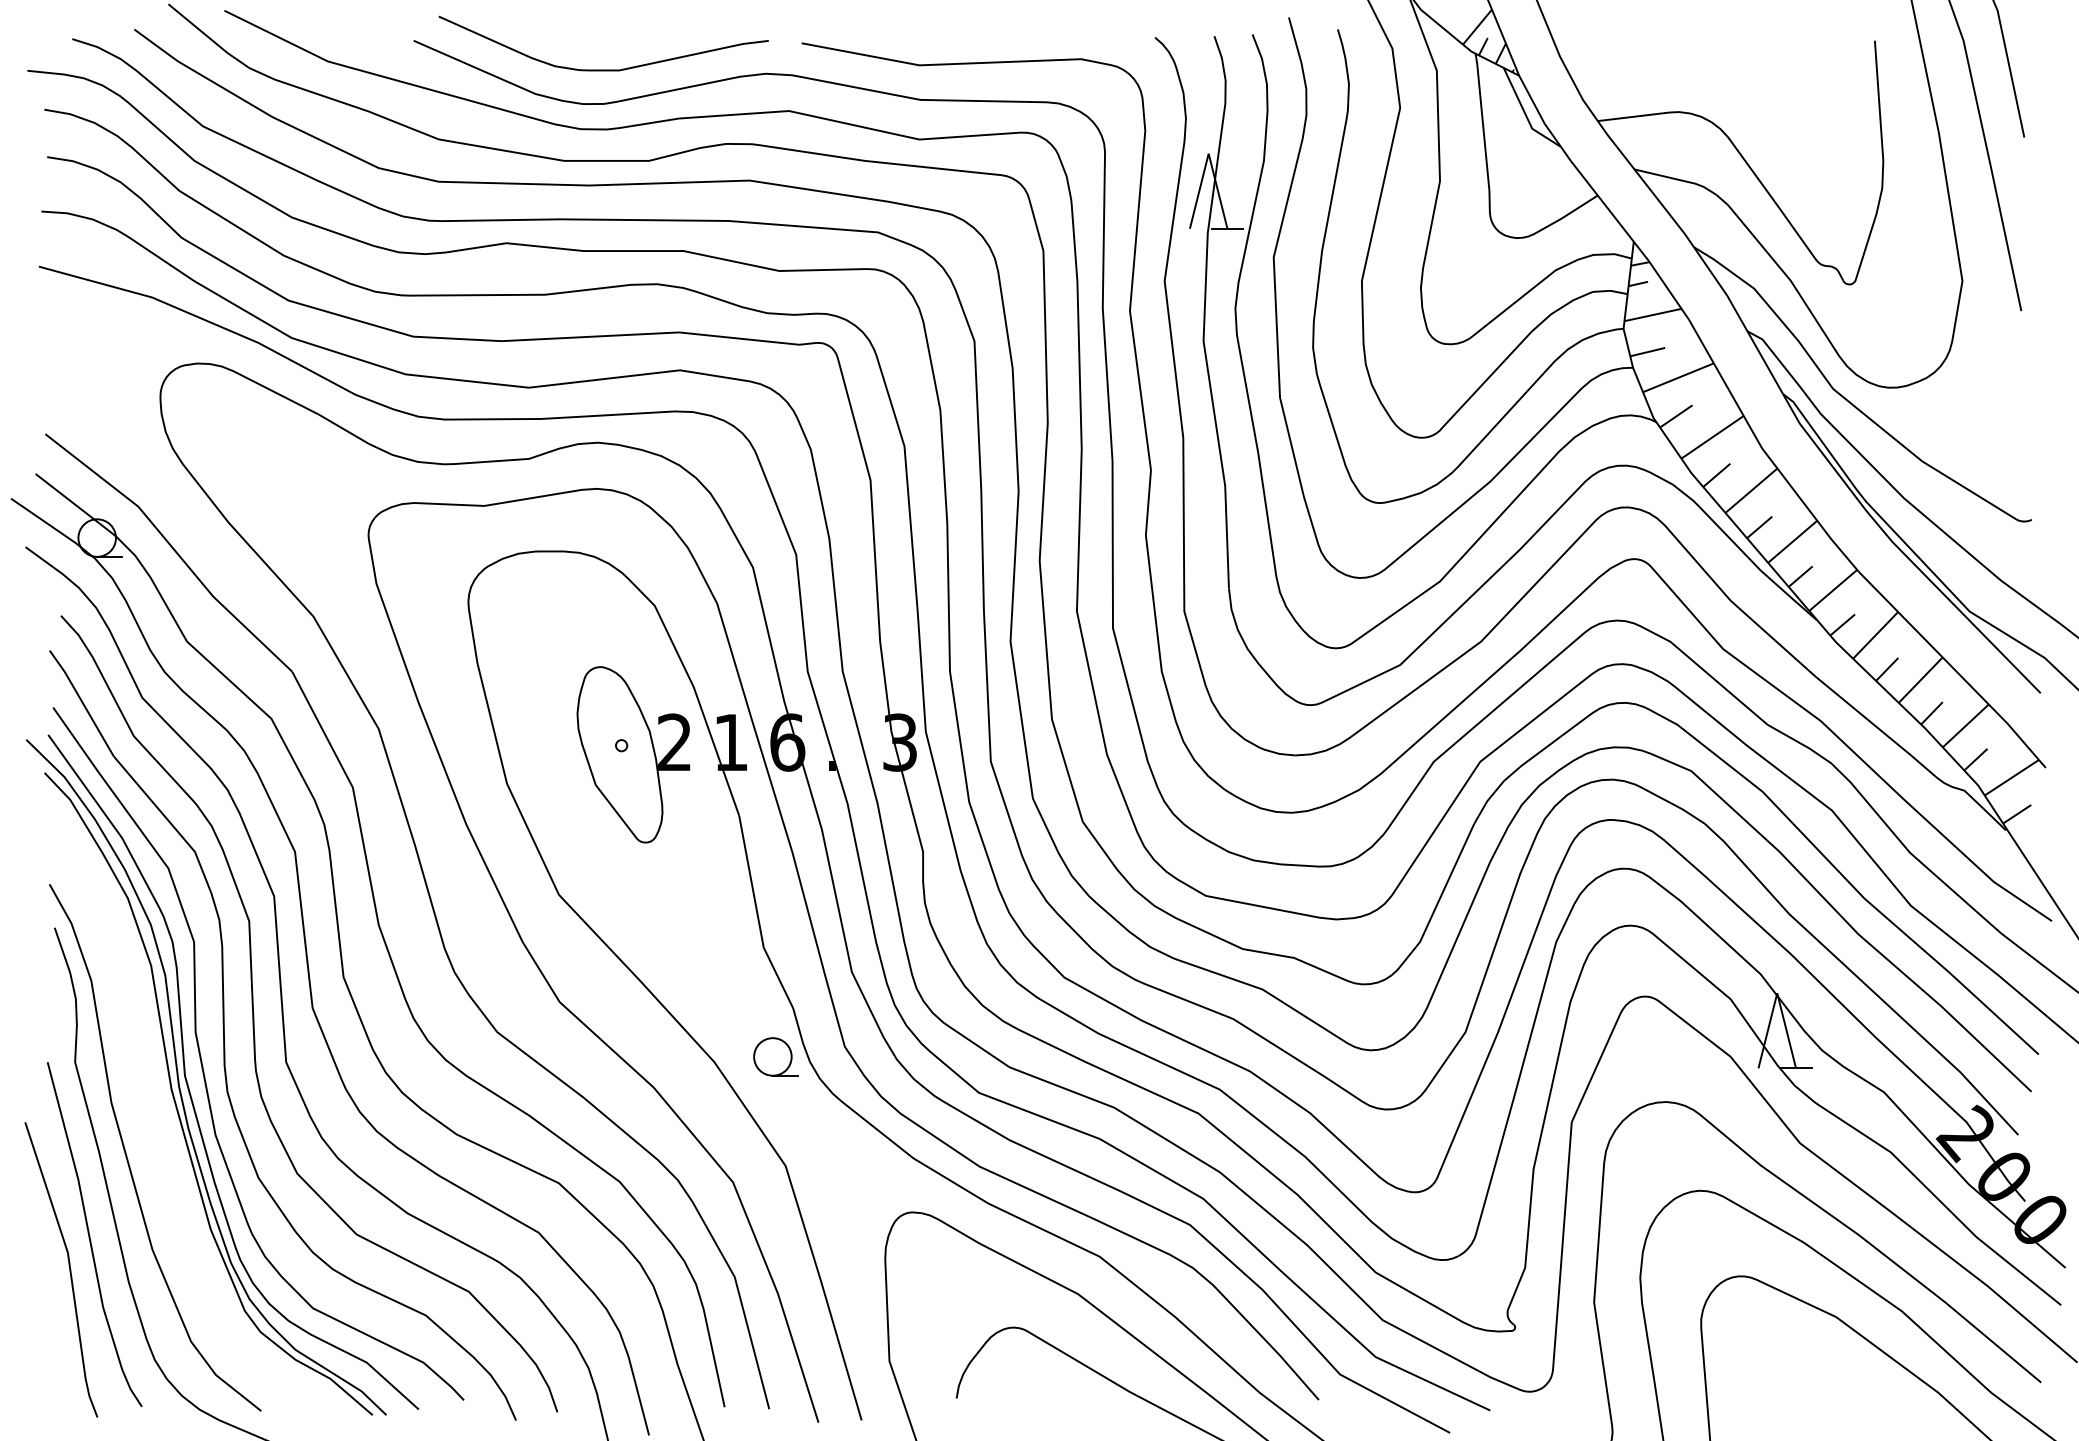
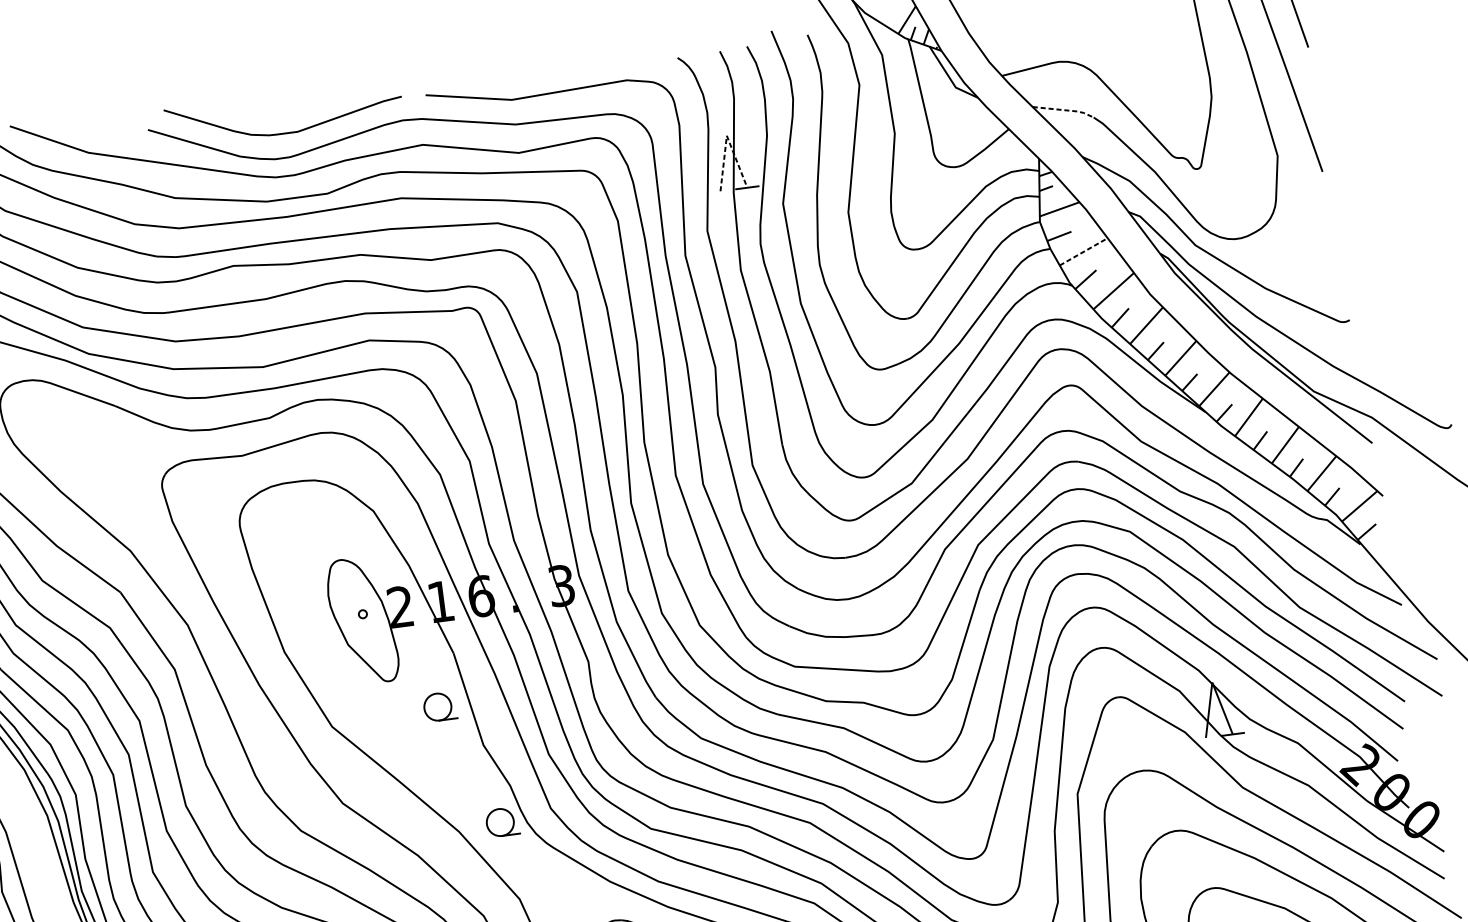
line: (1208, 153) -> (726, 135), solid -> dashed
line: (1678, 179) -> (1065, 110), solid -> dashed
line: (1678, 377) -> (1083, 251), solid -> dashed
part: (710, 886) -> (439, 706), added

